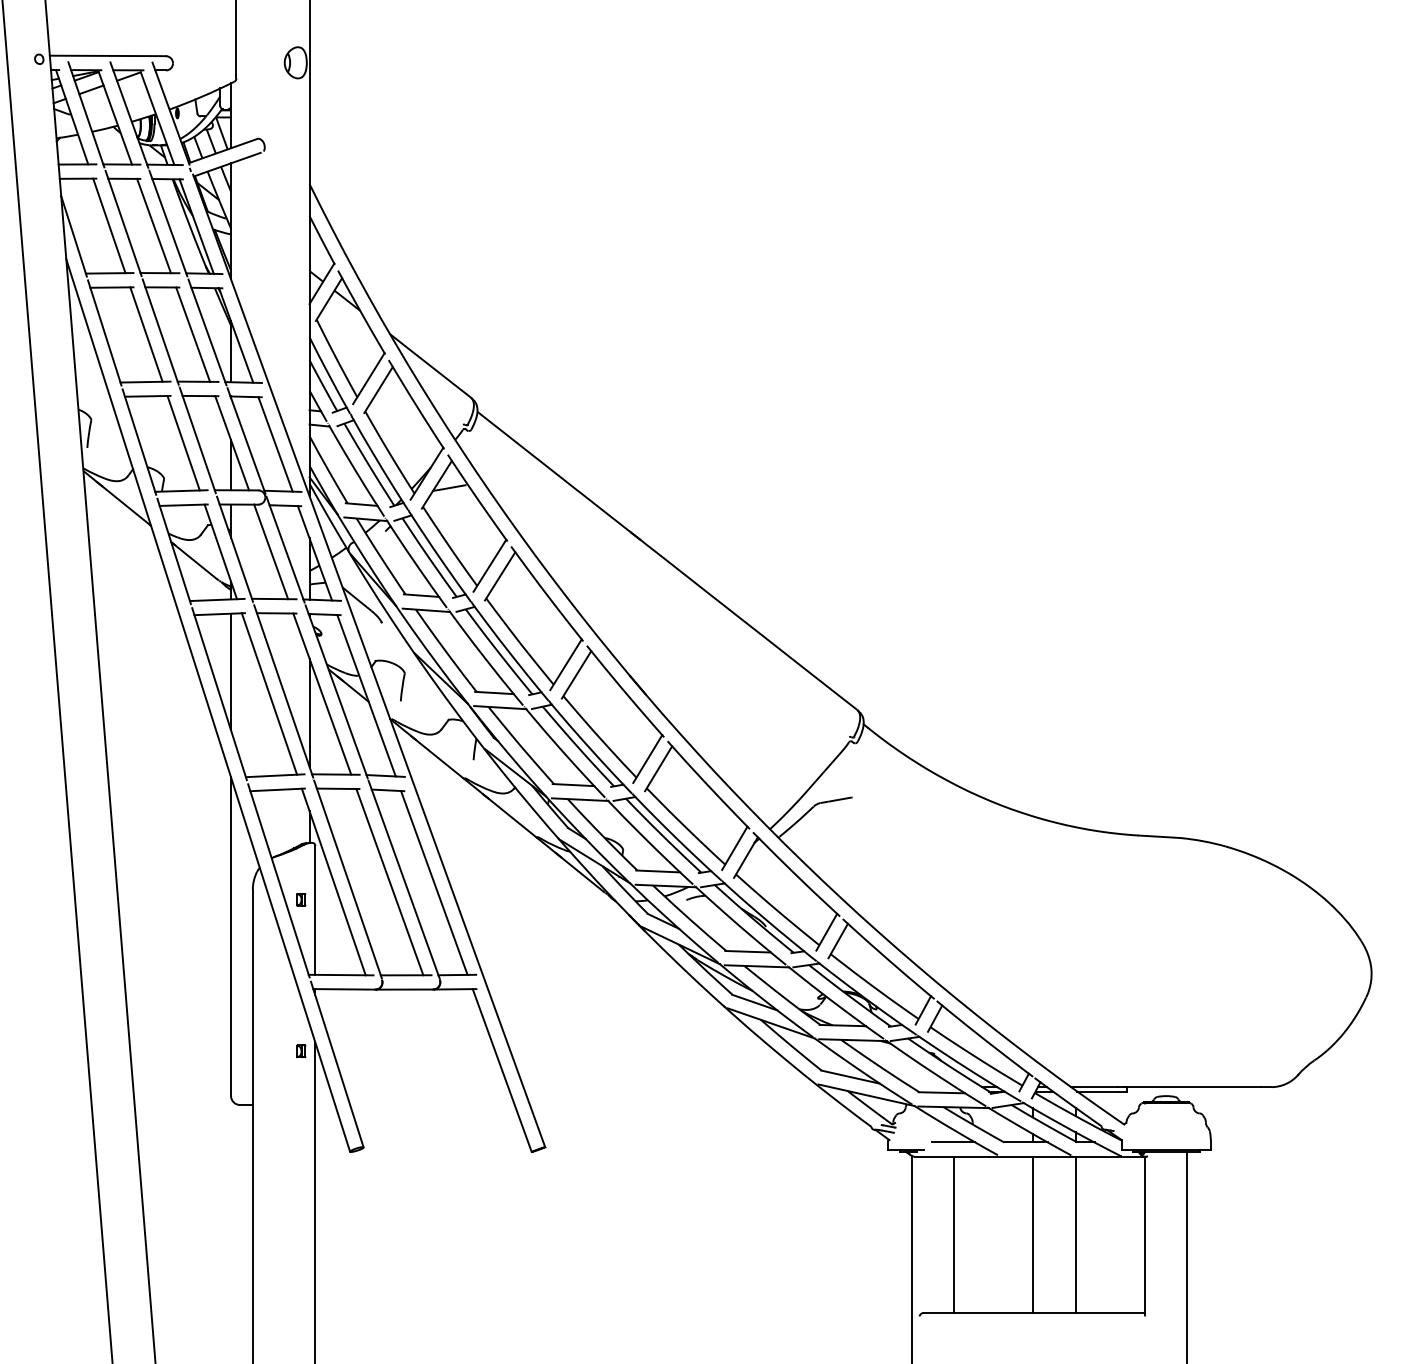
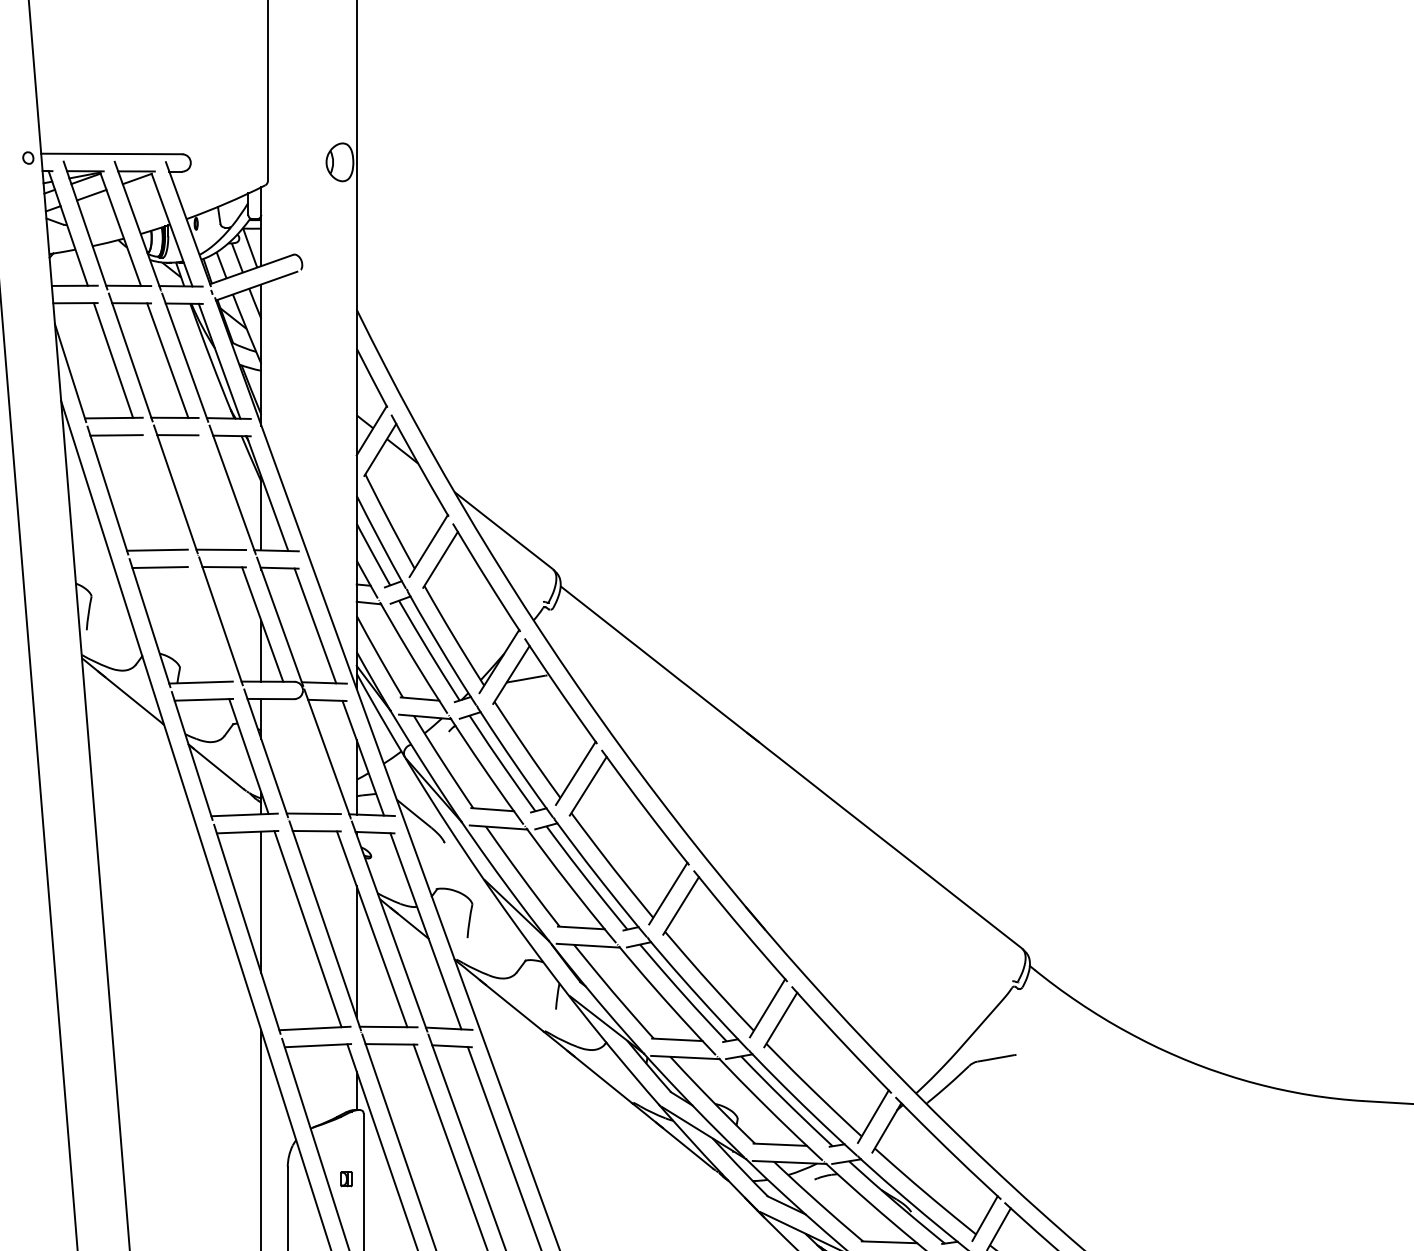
line: (146, 334) -> (158, 492), removed
line: (193, 334) -> (215, 492), removed
line: (183, 443) -> (203, 624), removed
line: (271, 551) -> (310, 756), removed

